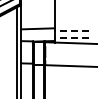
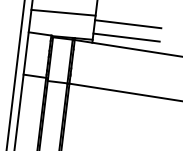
line: (71, 30) -> (127, 23), dashed -> solid
line: (71, 37) -> (125, 37), dashed -> solid

